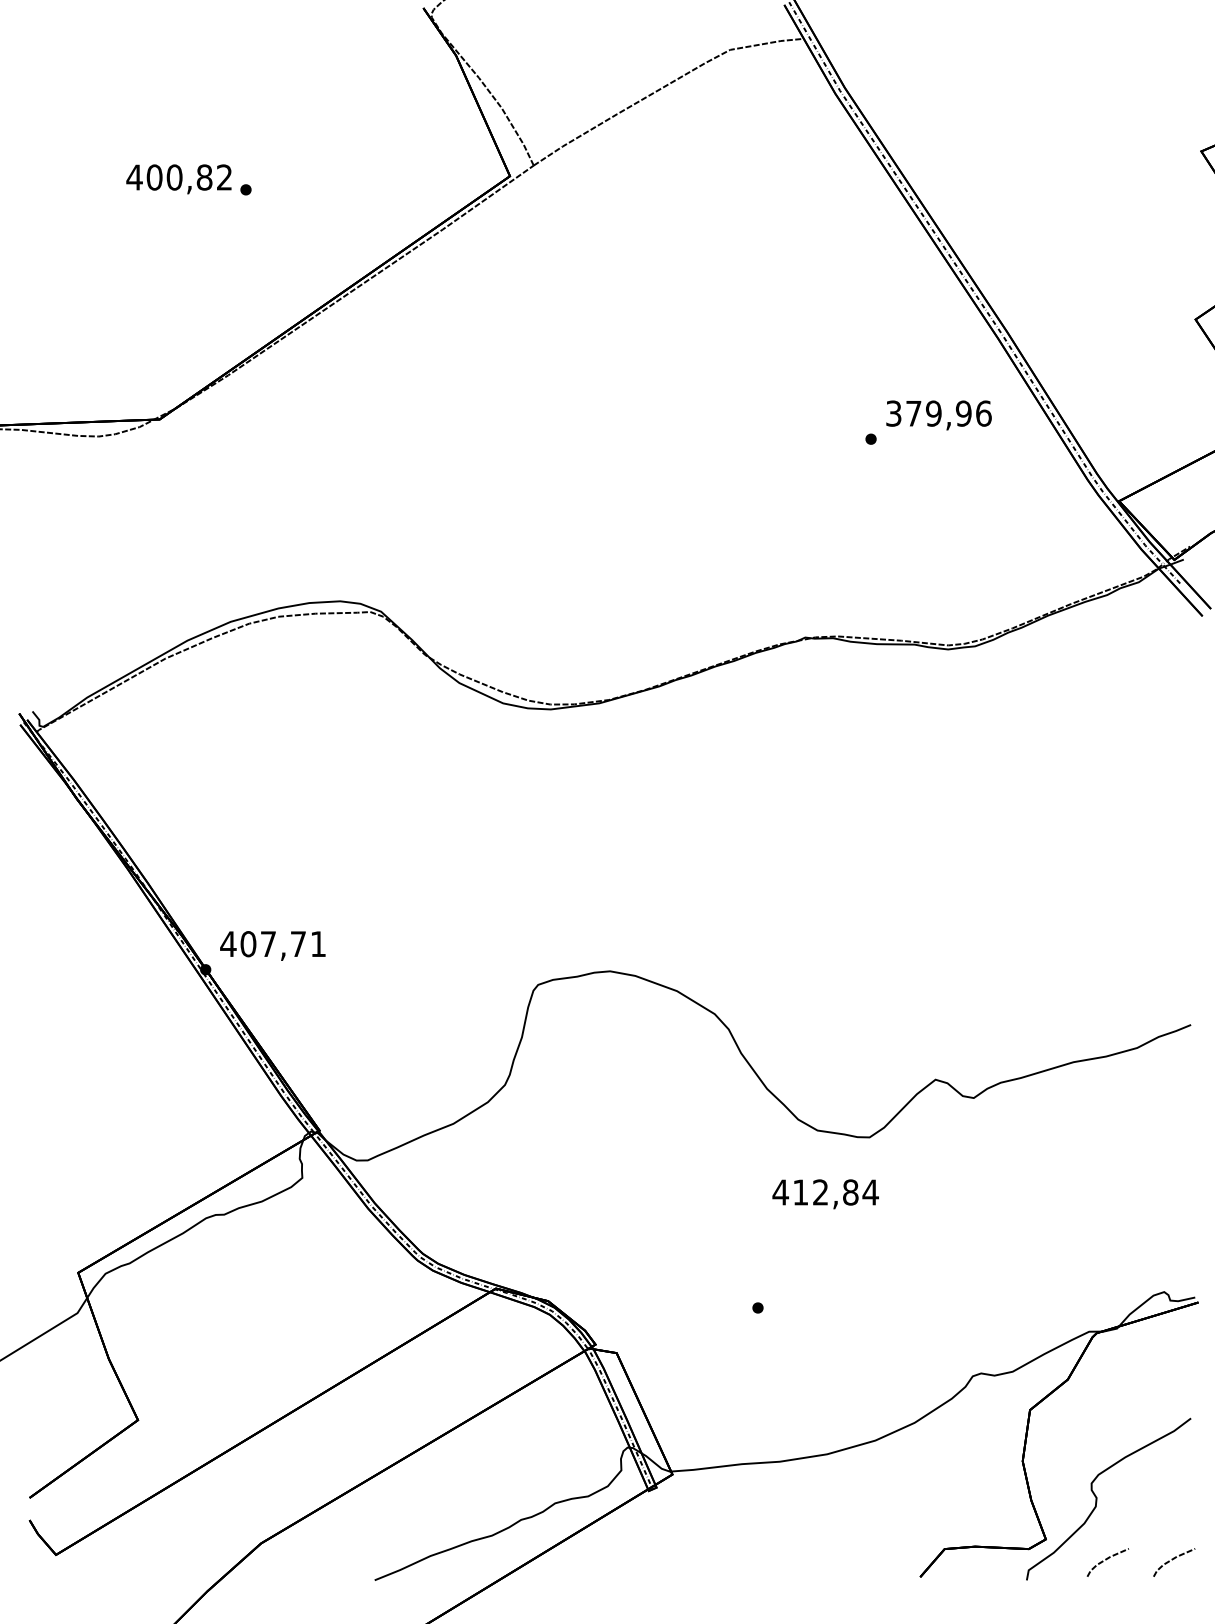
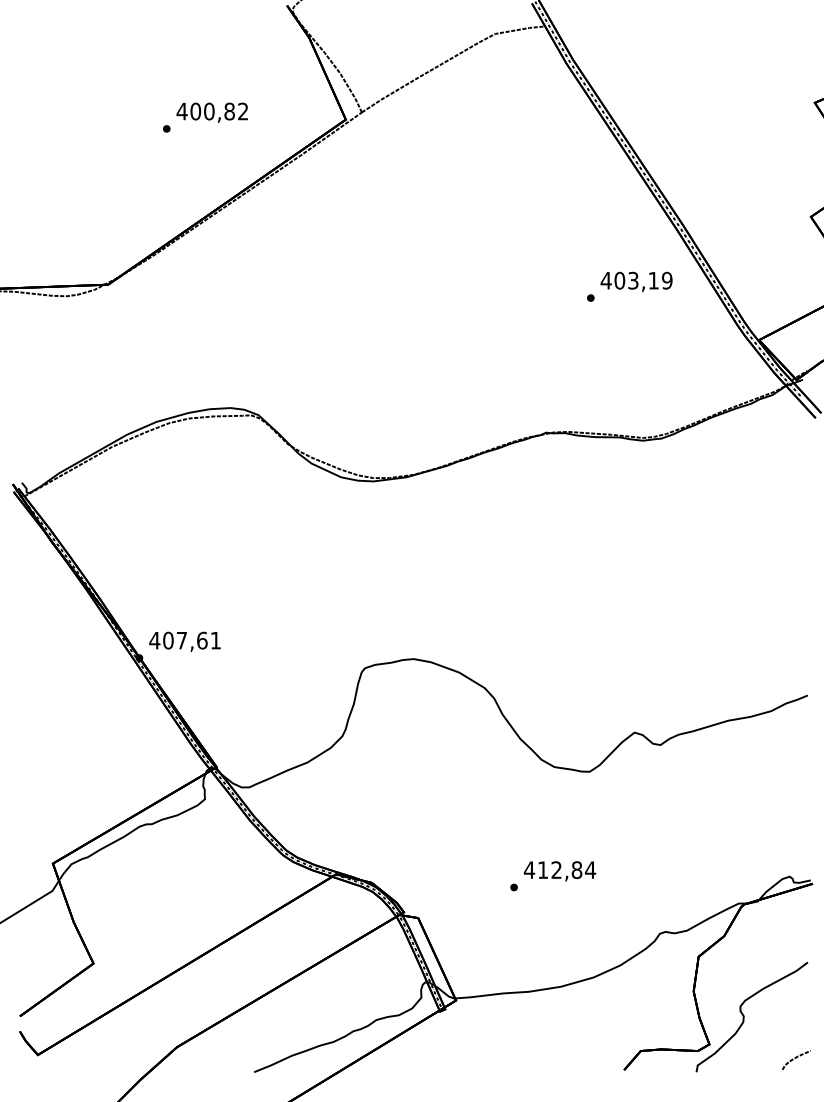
text: (177, 178) -> (211, 112), moved
text: (938, 413) -> (636, 280), 379,96 -> 403,19
text: (298, 943) -> (202, 640), 407,71 -> 407,61
text: (824, 1194) -> (559, 871), moved
line: (1107, 1560) -> (751, 1058), removed

